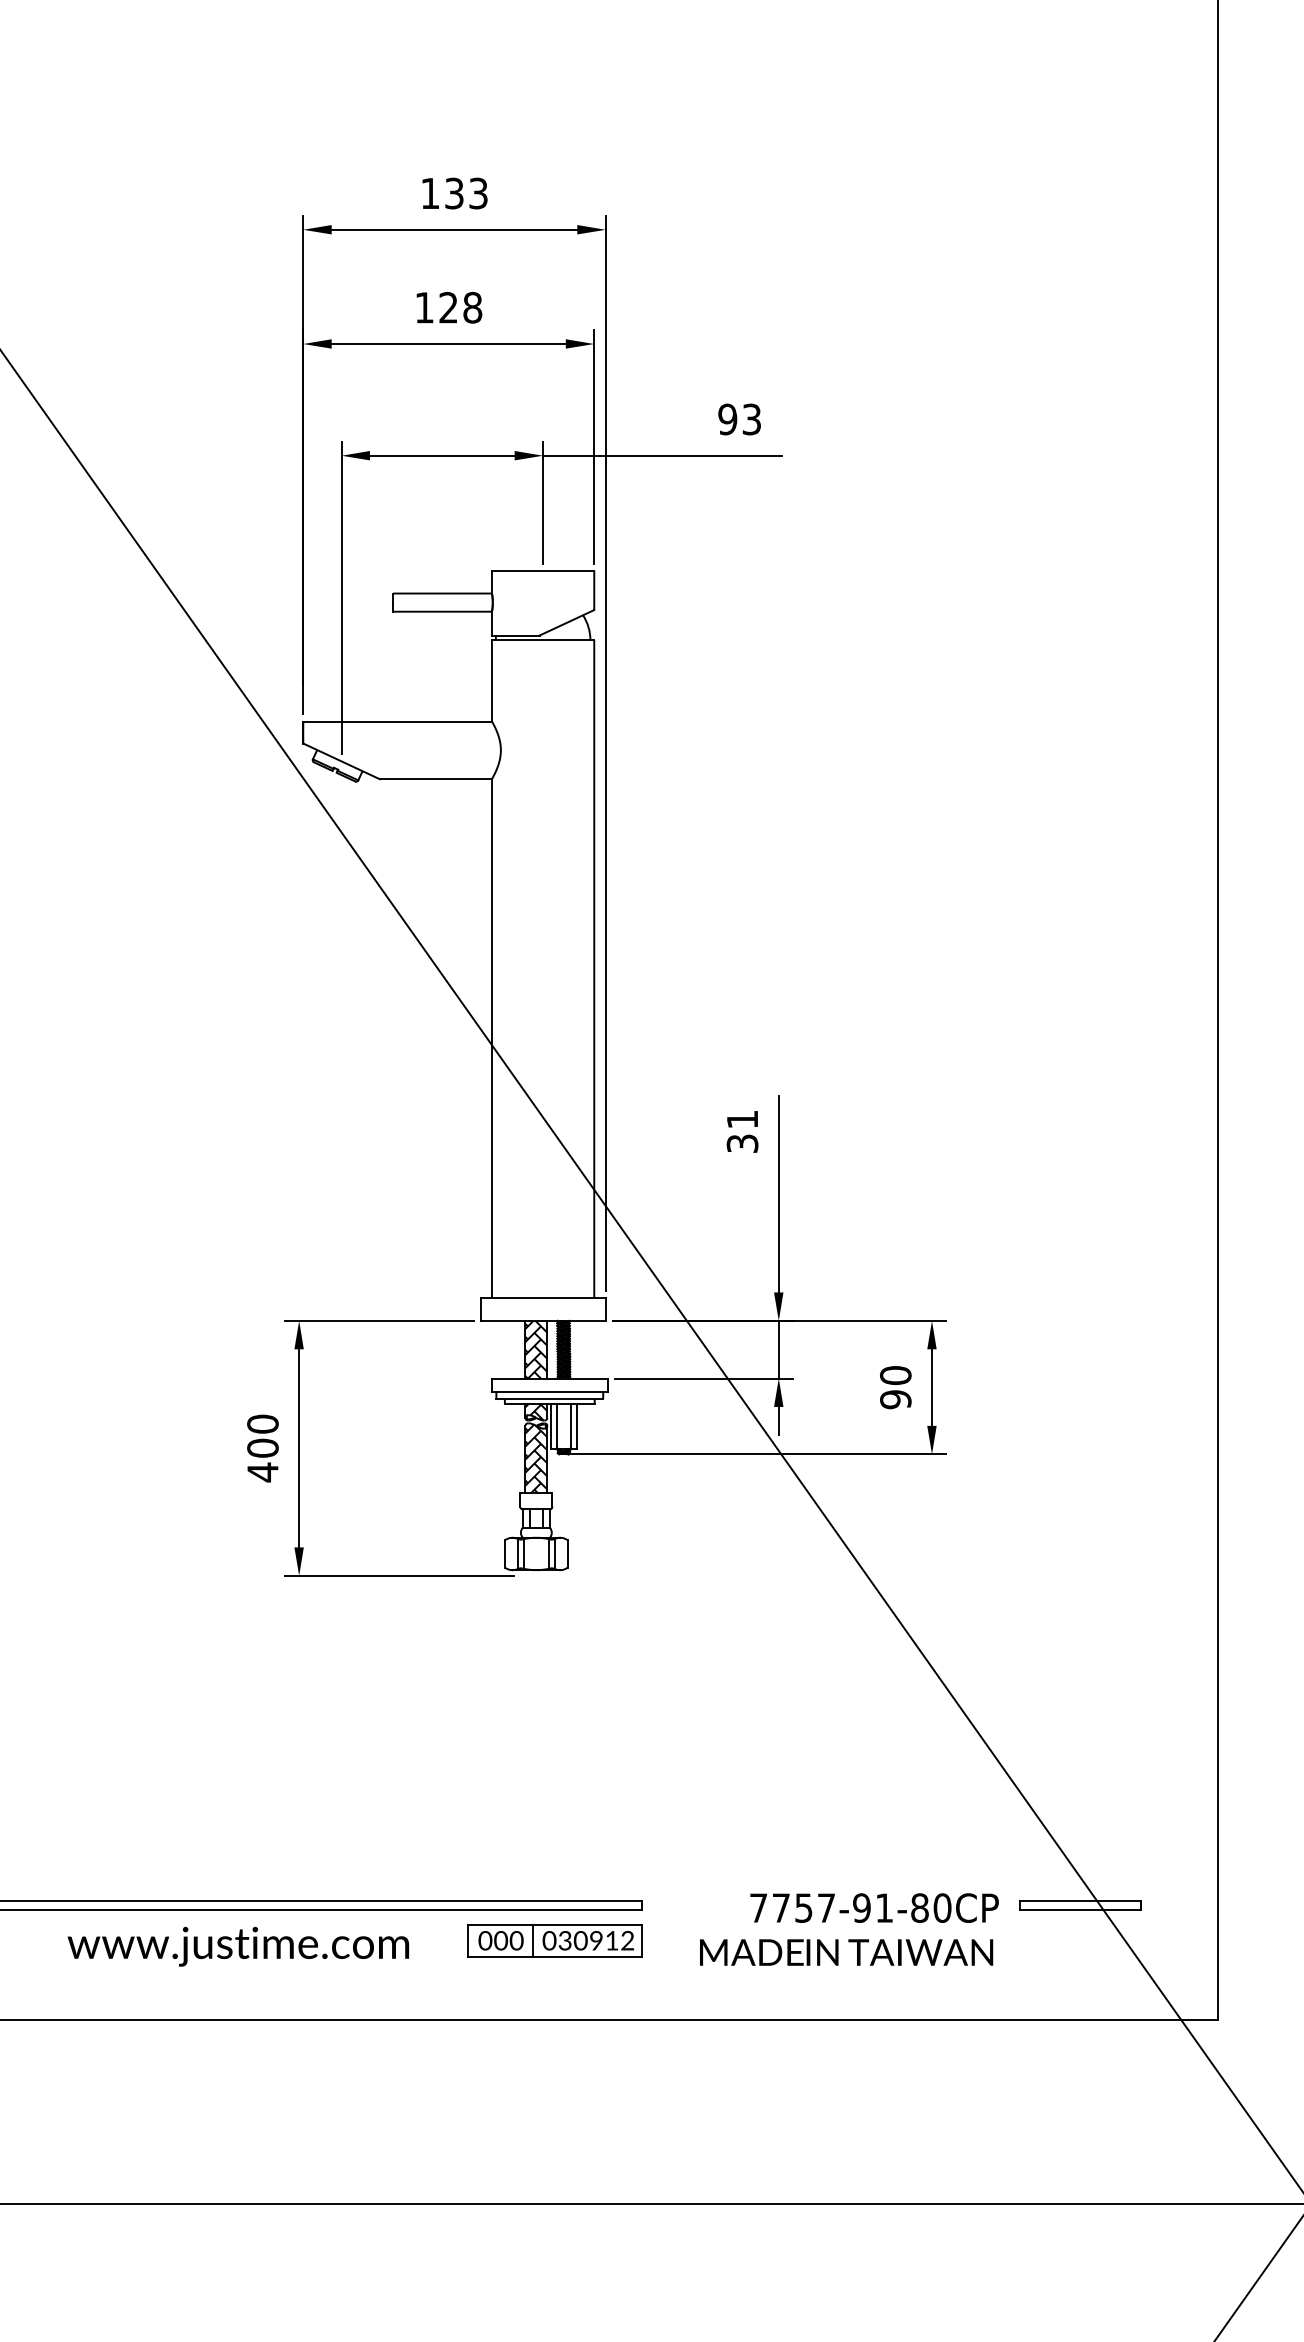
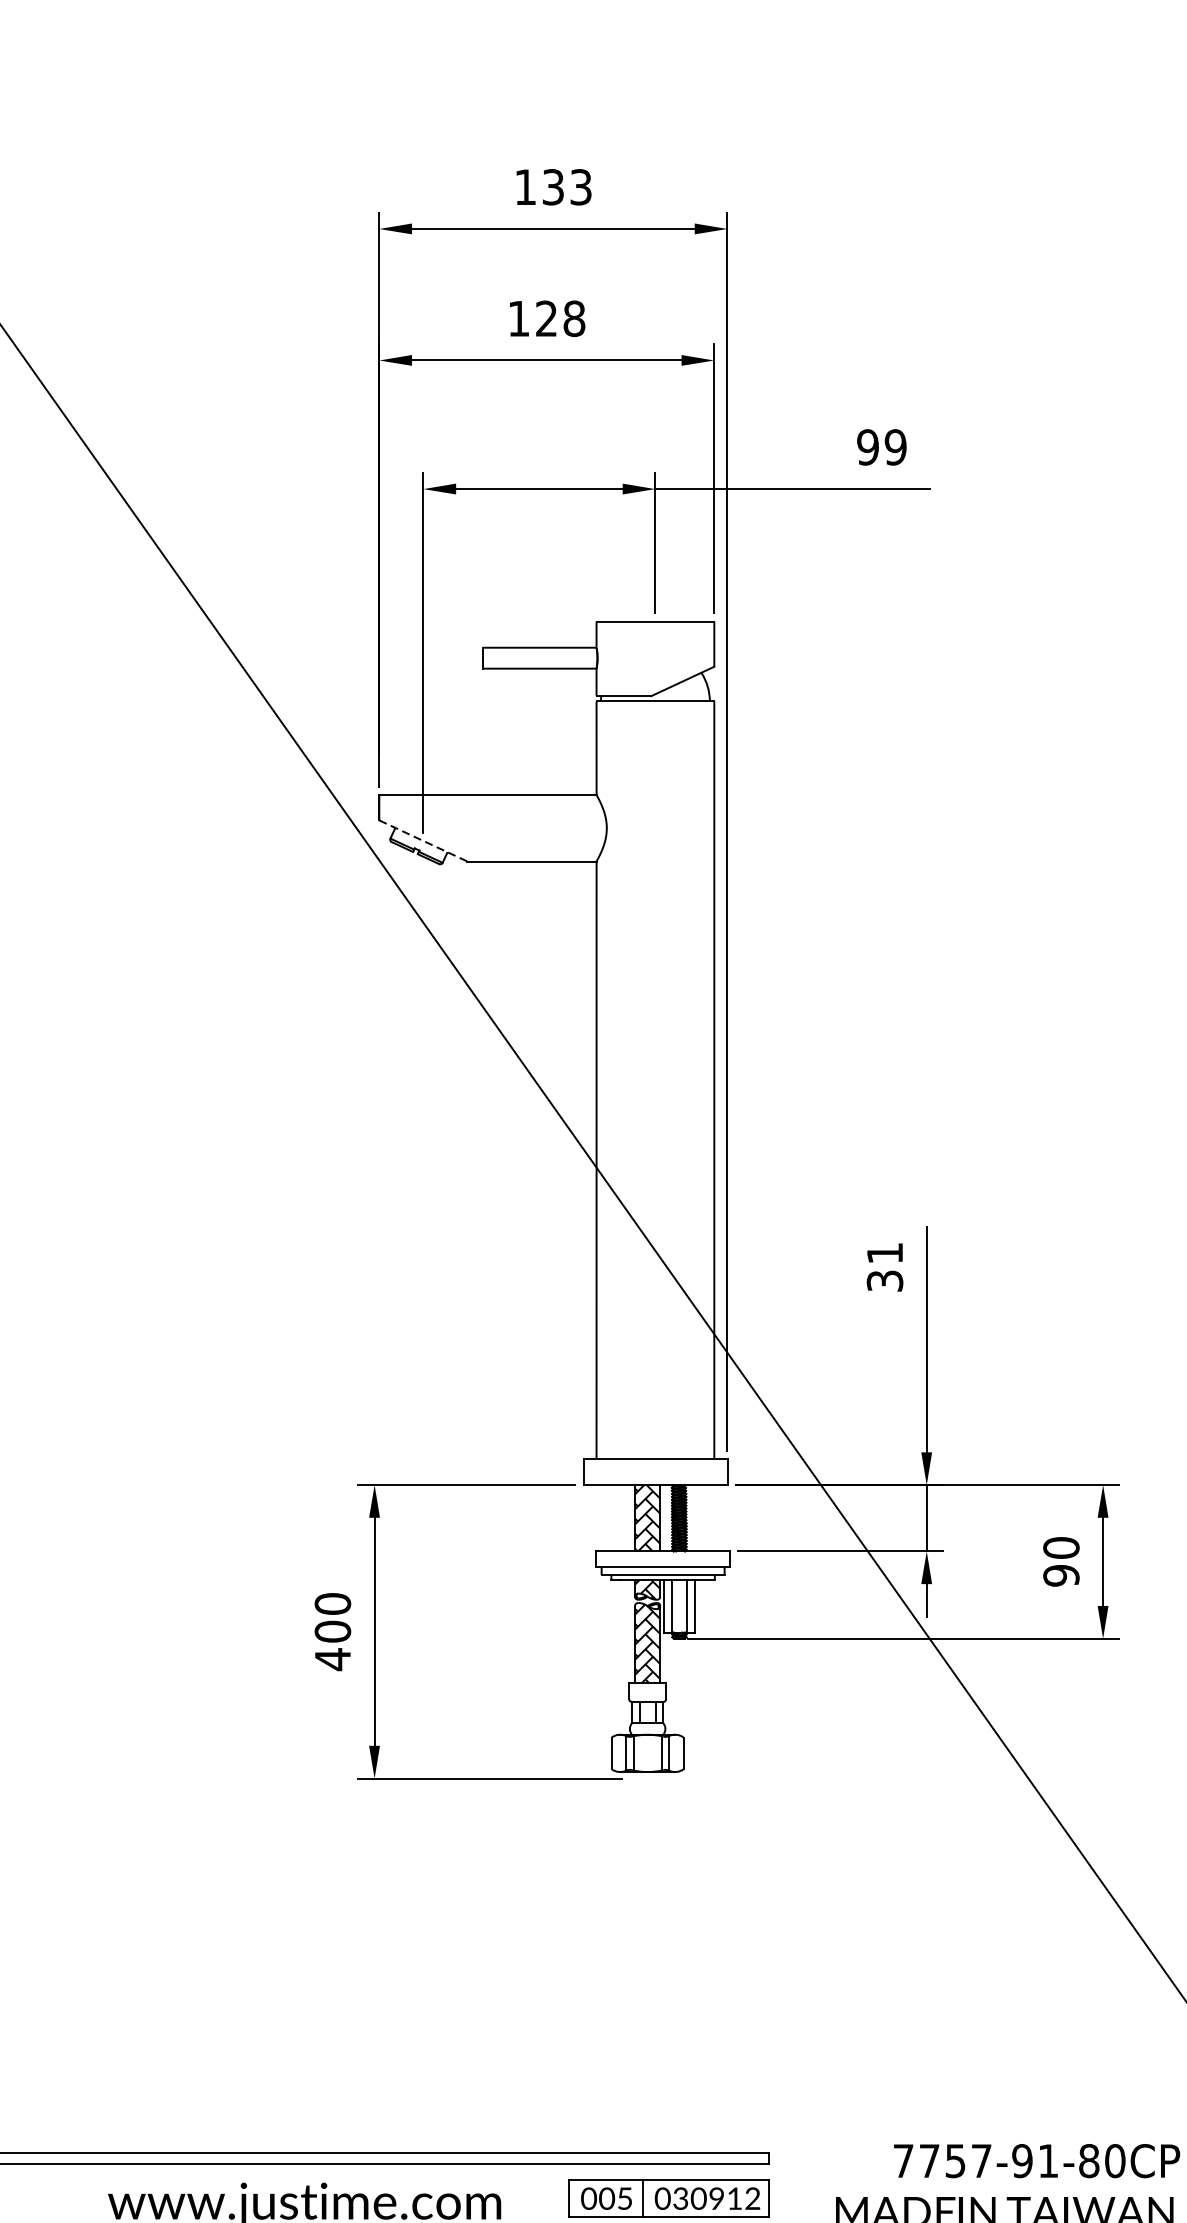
text: (751, 419) -> (895, 447), 93 -> 99
line: (342, 761) -> (424, 841), solid -> dashed
text: (516, 1940) -> (624, 2198), 000 -> 005

